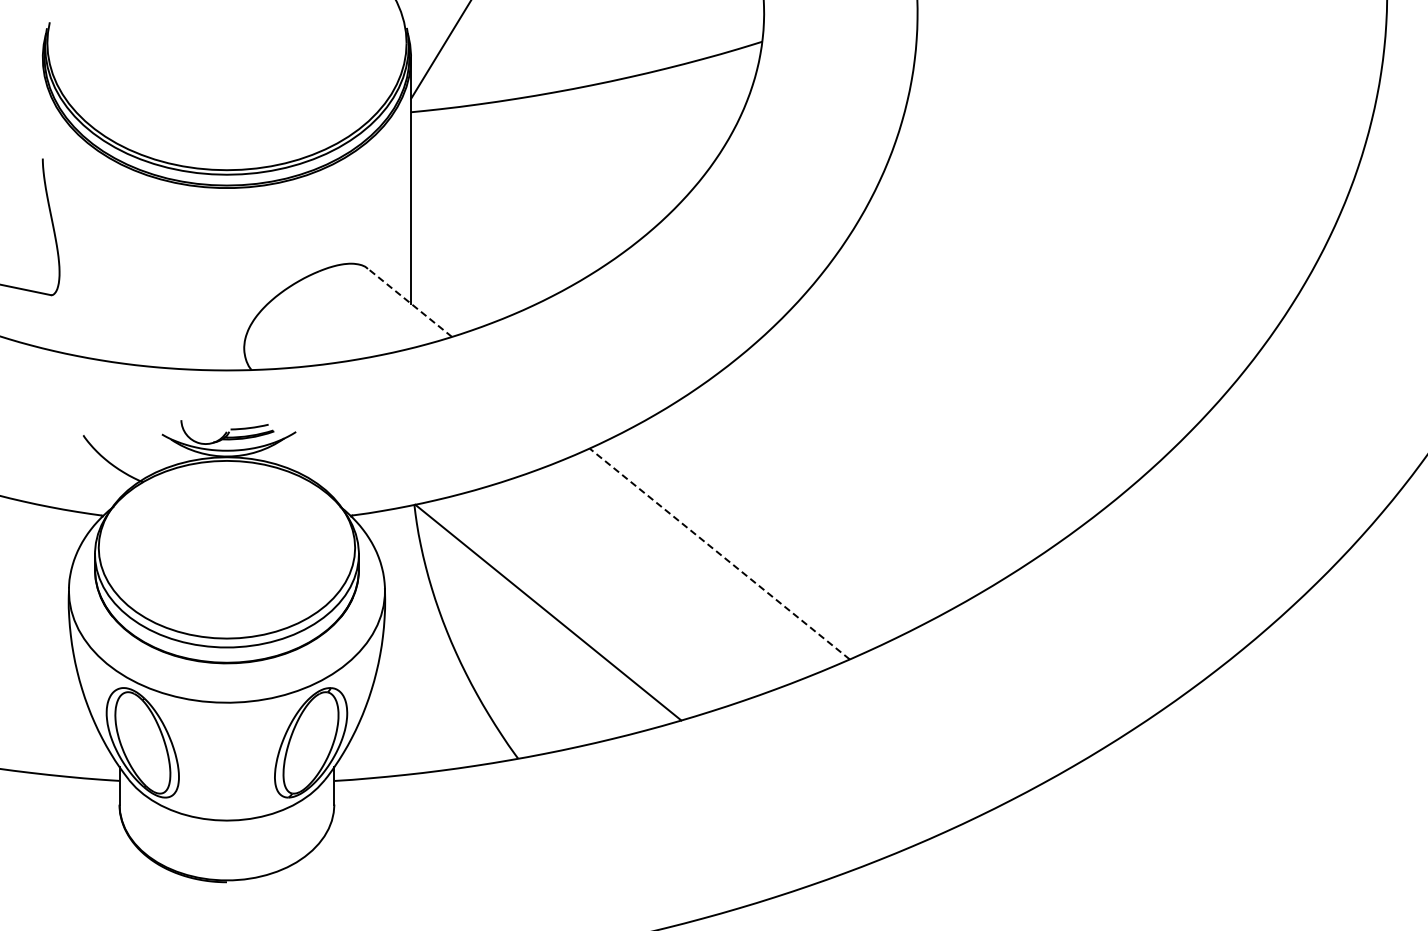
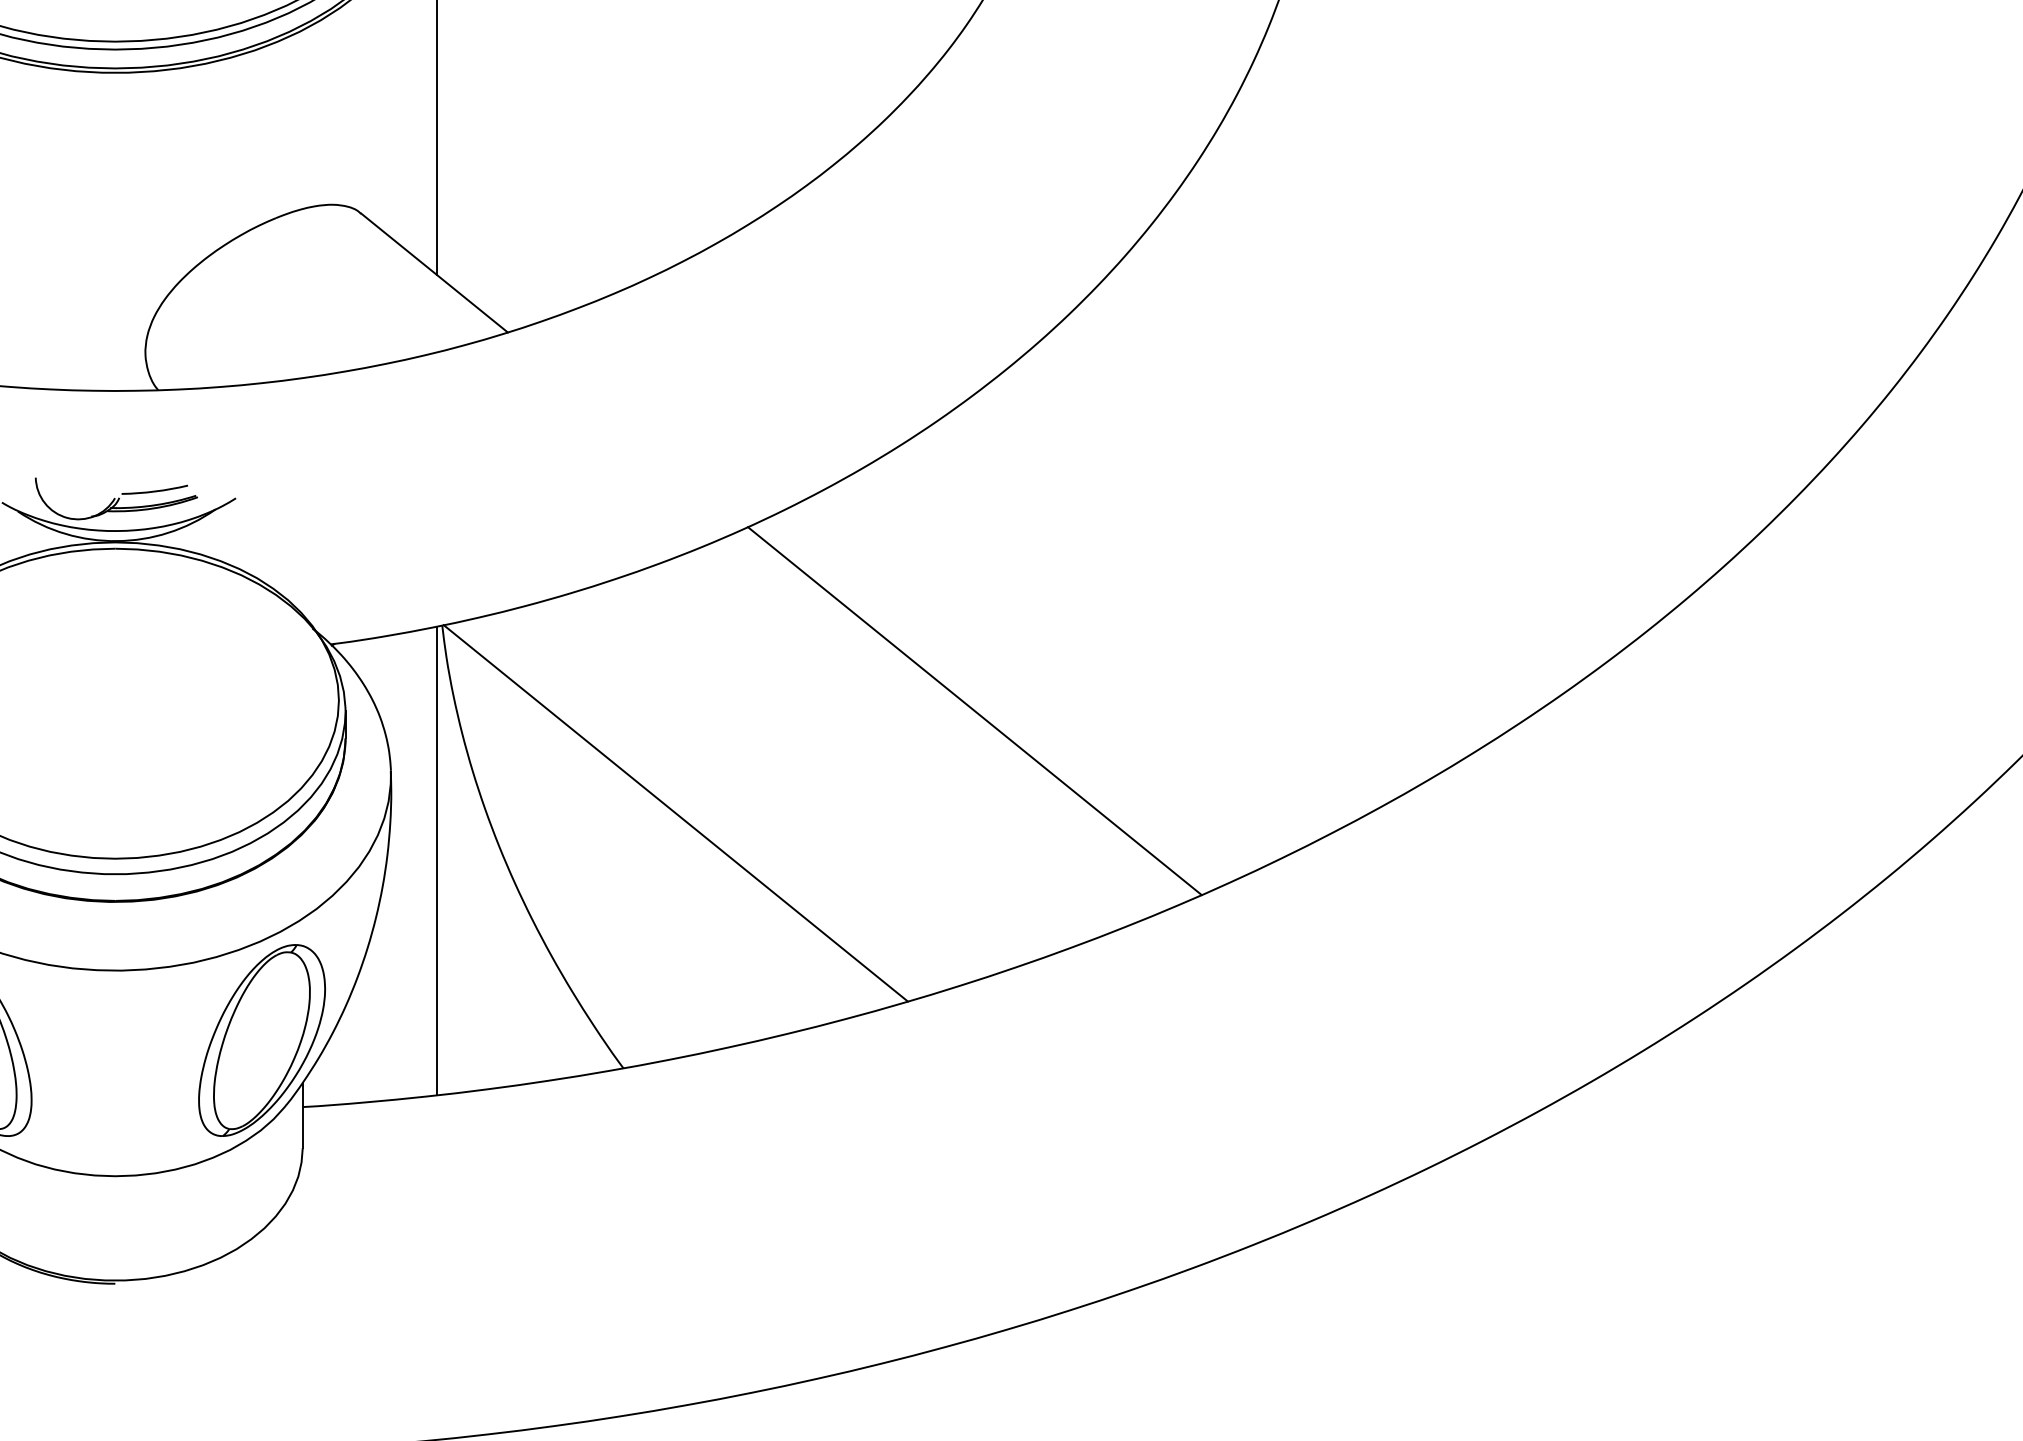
line: (409, 302) -> (433, 272), dashed -> solid
line: (719, 553) -> (974, 710), dashed -> solid
line: (411, 639) -> (437, 860), added

